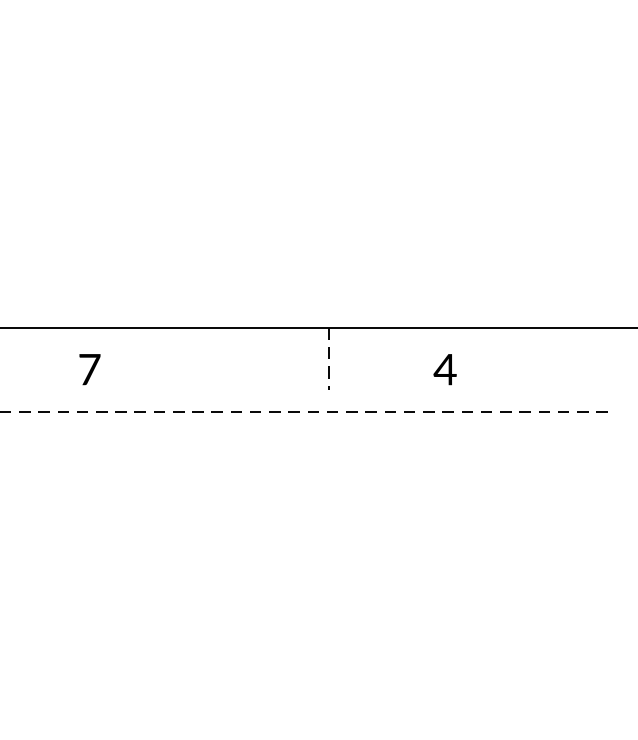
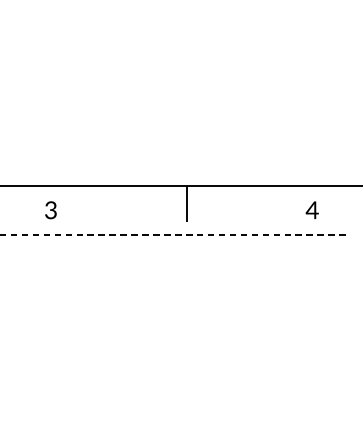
line: (327, 359) -> (186, 204), dashed -> solid
text: (90, 370) -> (51, 210), 7 -> 3
text: (443, 370) -> (311, 210), moved

